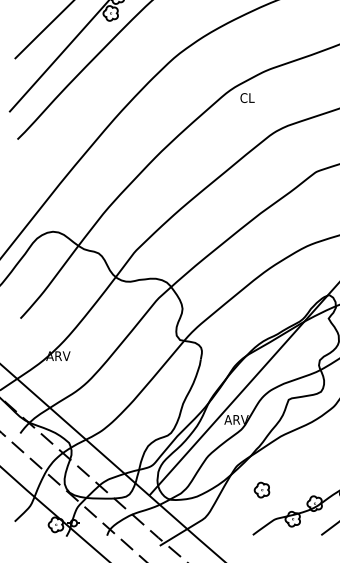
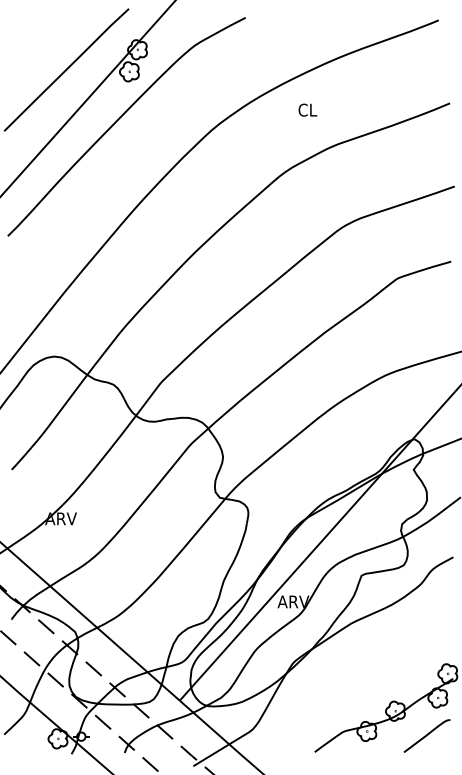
text: (247, 97) -> (307, 109), moved
part: (261, 490) -> (326, 693), removed

